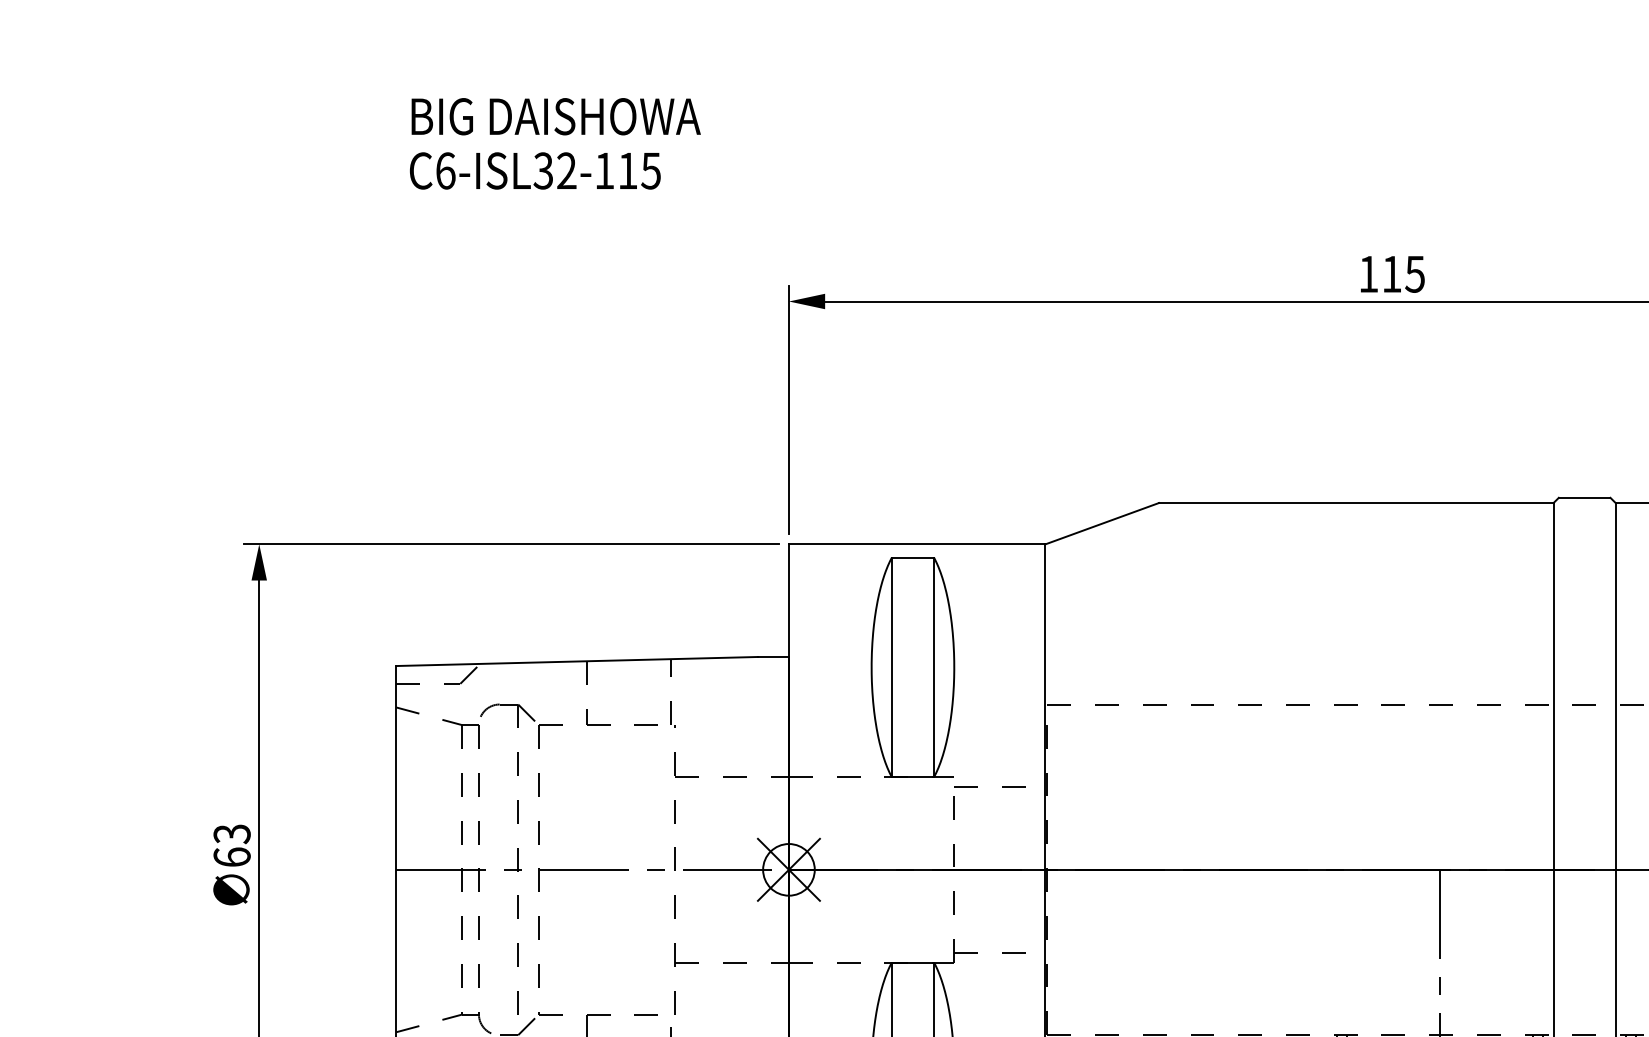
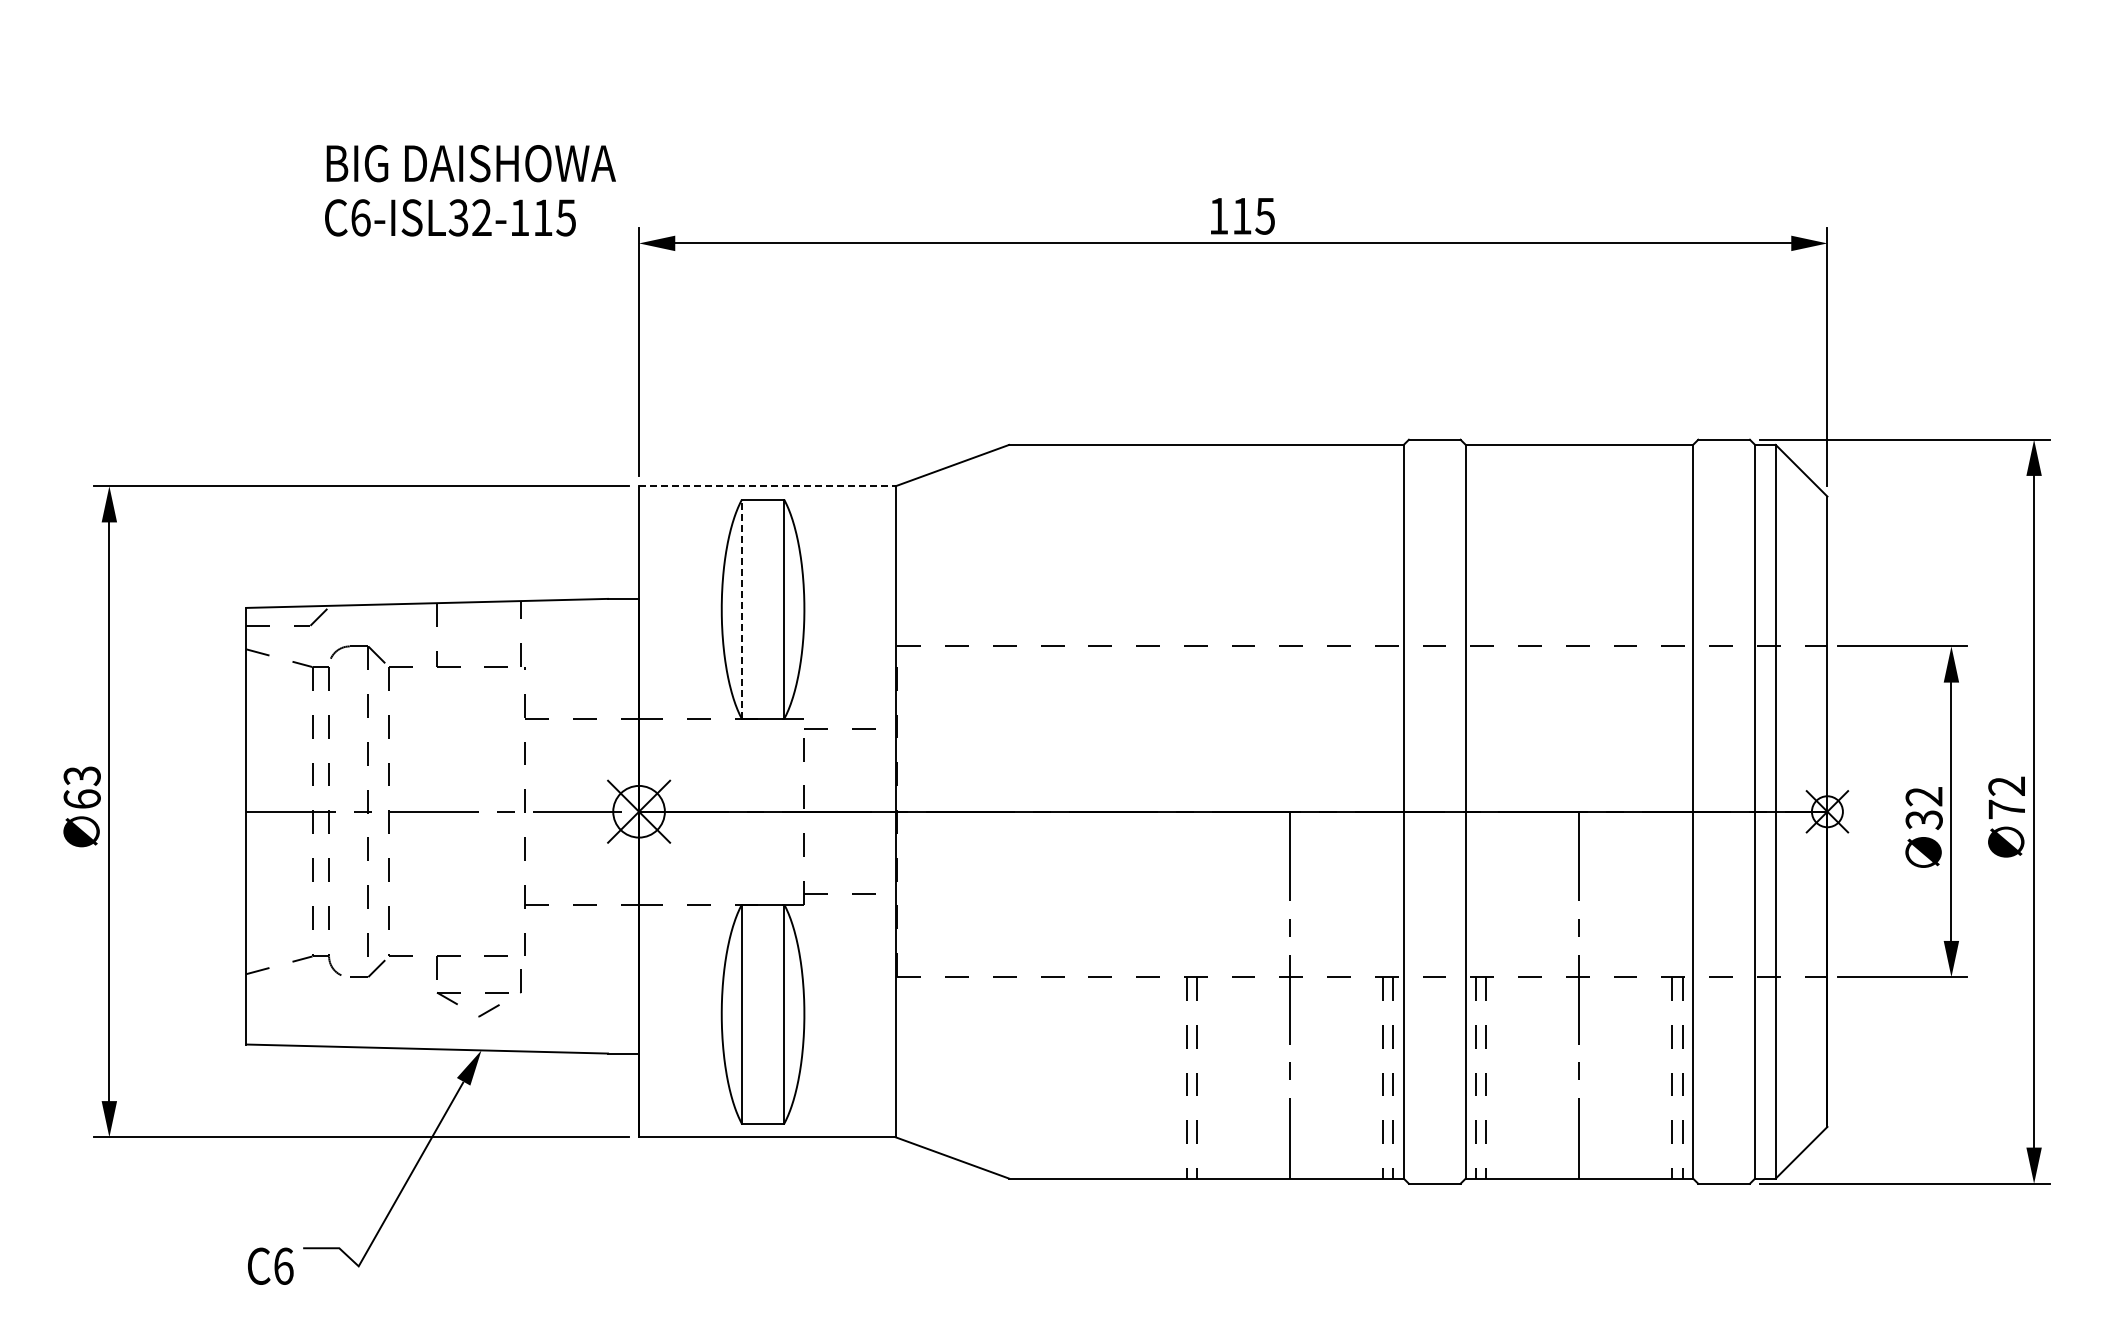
text: (555, 143) -> (470, 190), moved
line: (917, 544) -> (767, 486), solid -> dashed
line: (891, 667) -> (741, 609), solid -> dashed

